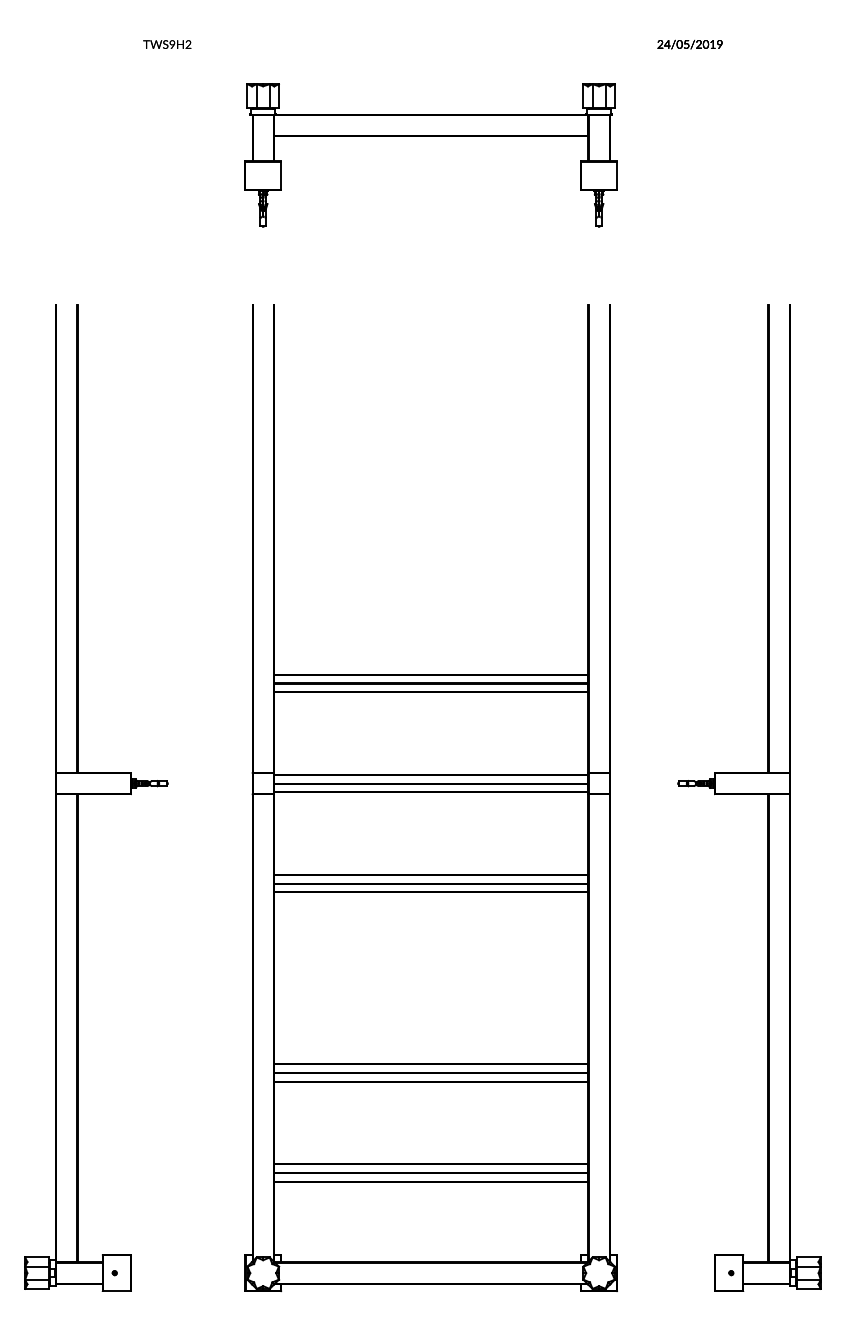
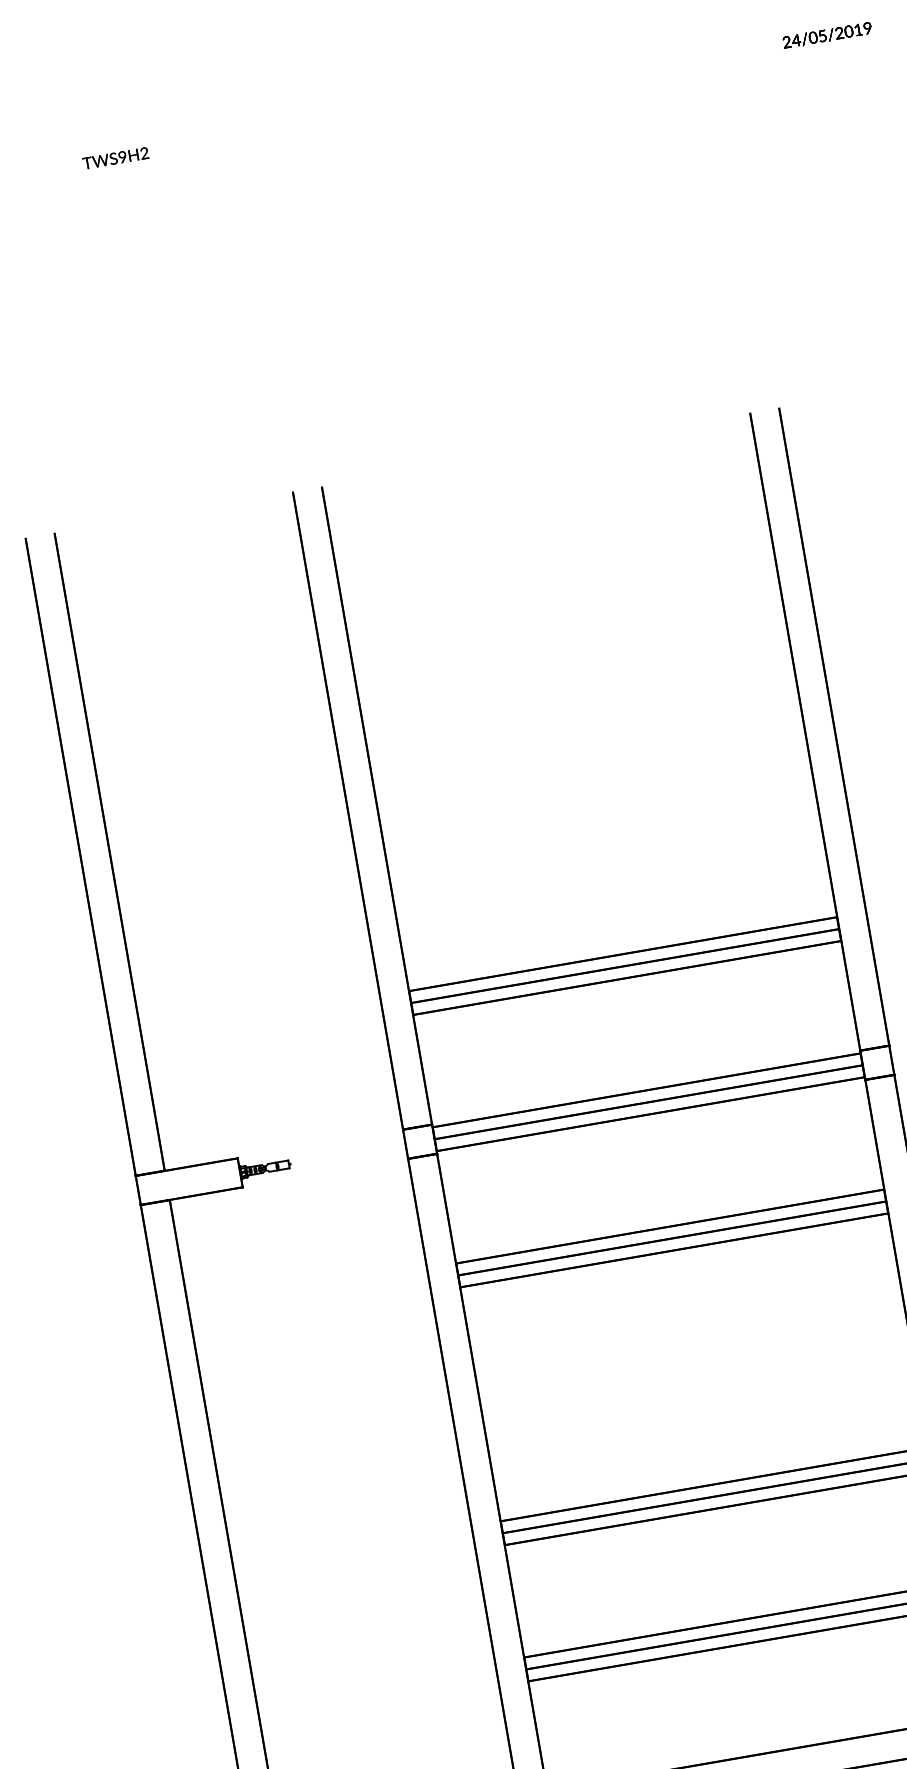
part: (430, 136) -> (495, 221), removed

